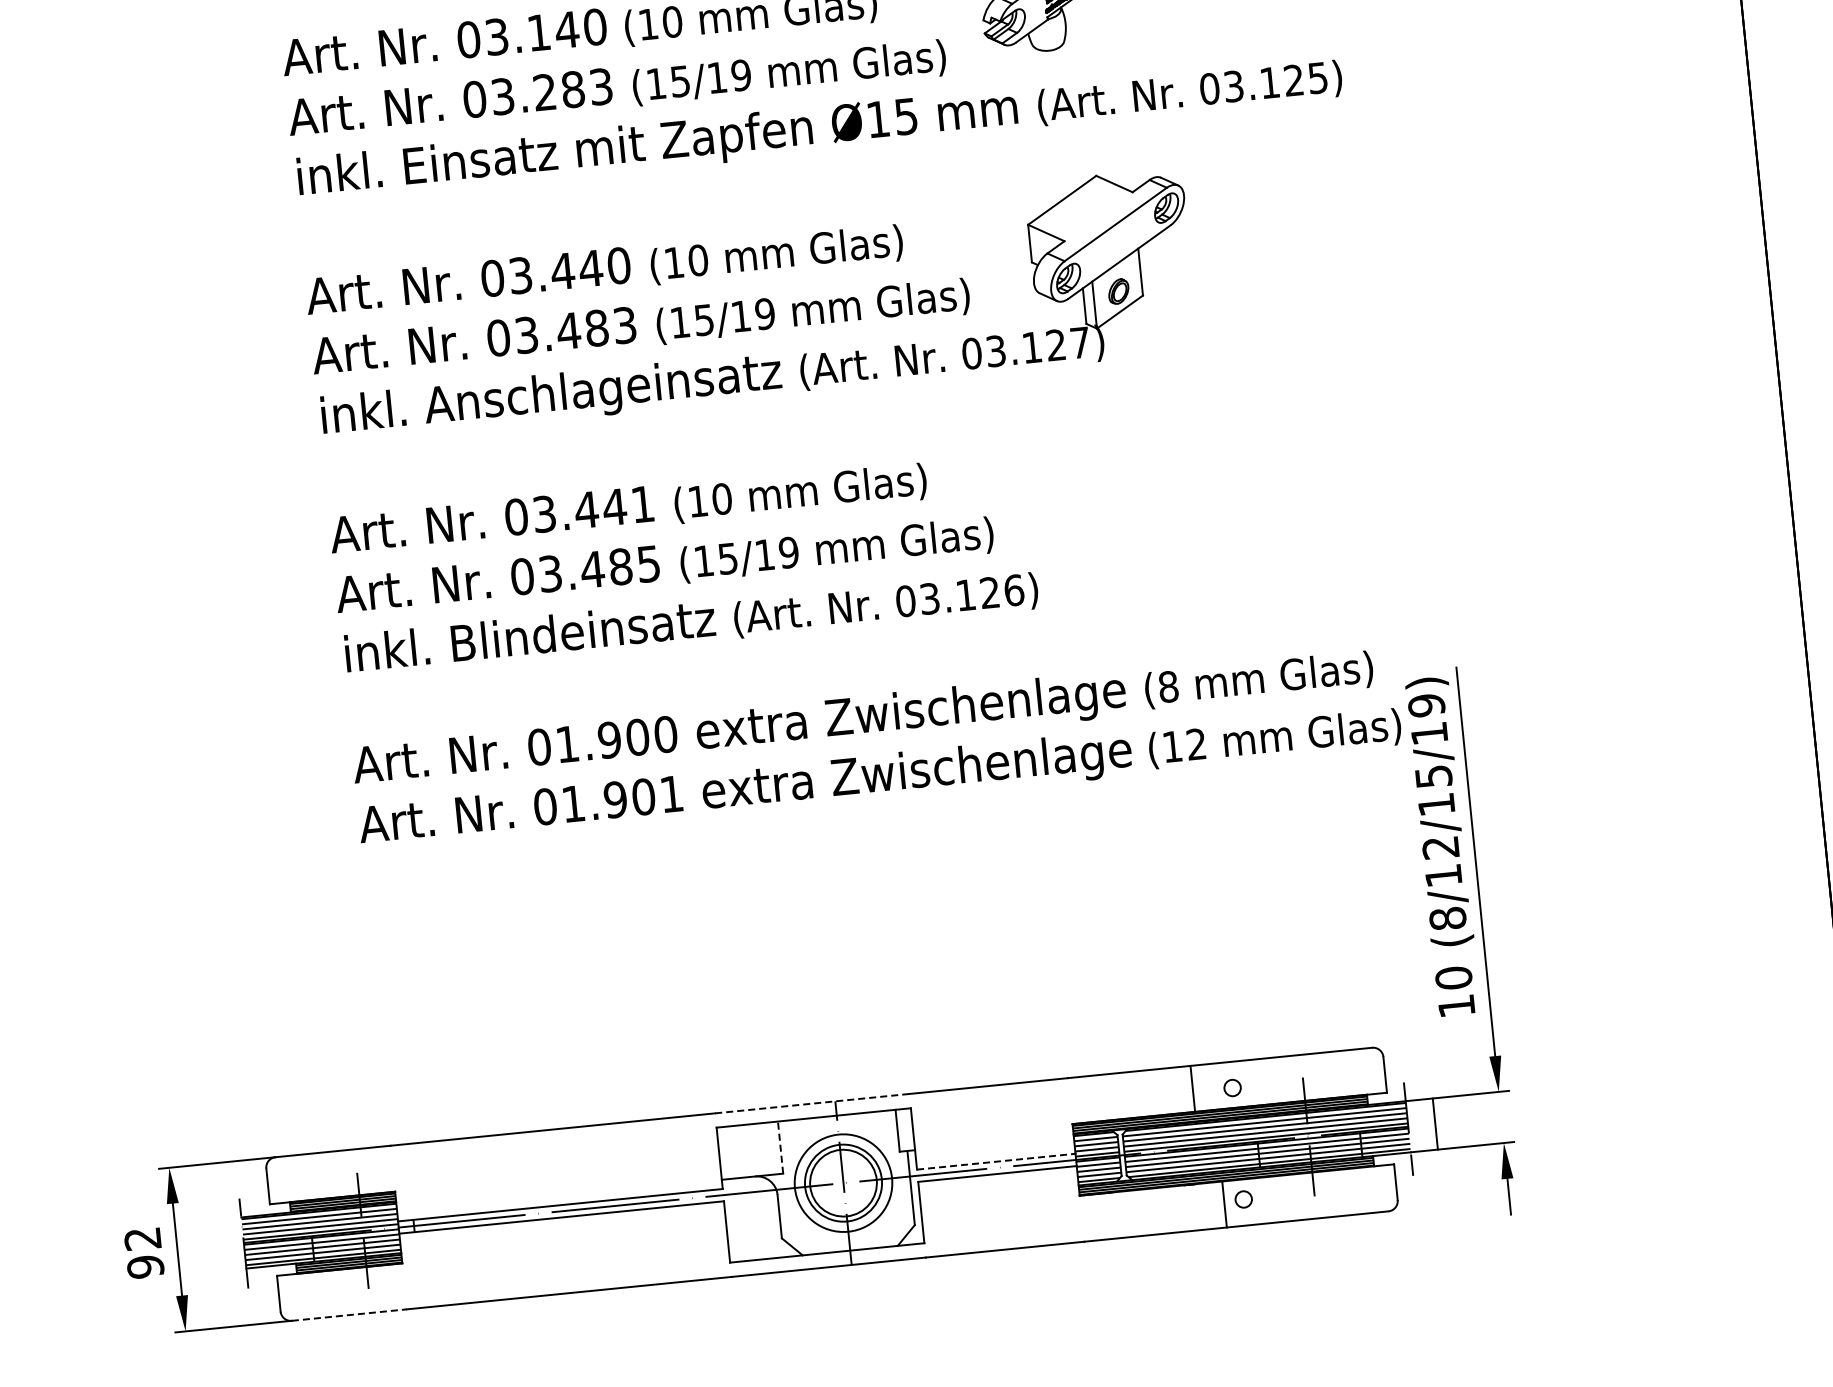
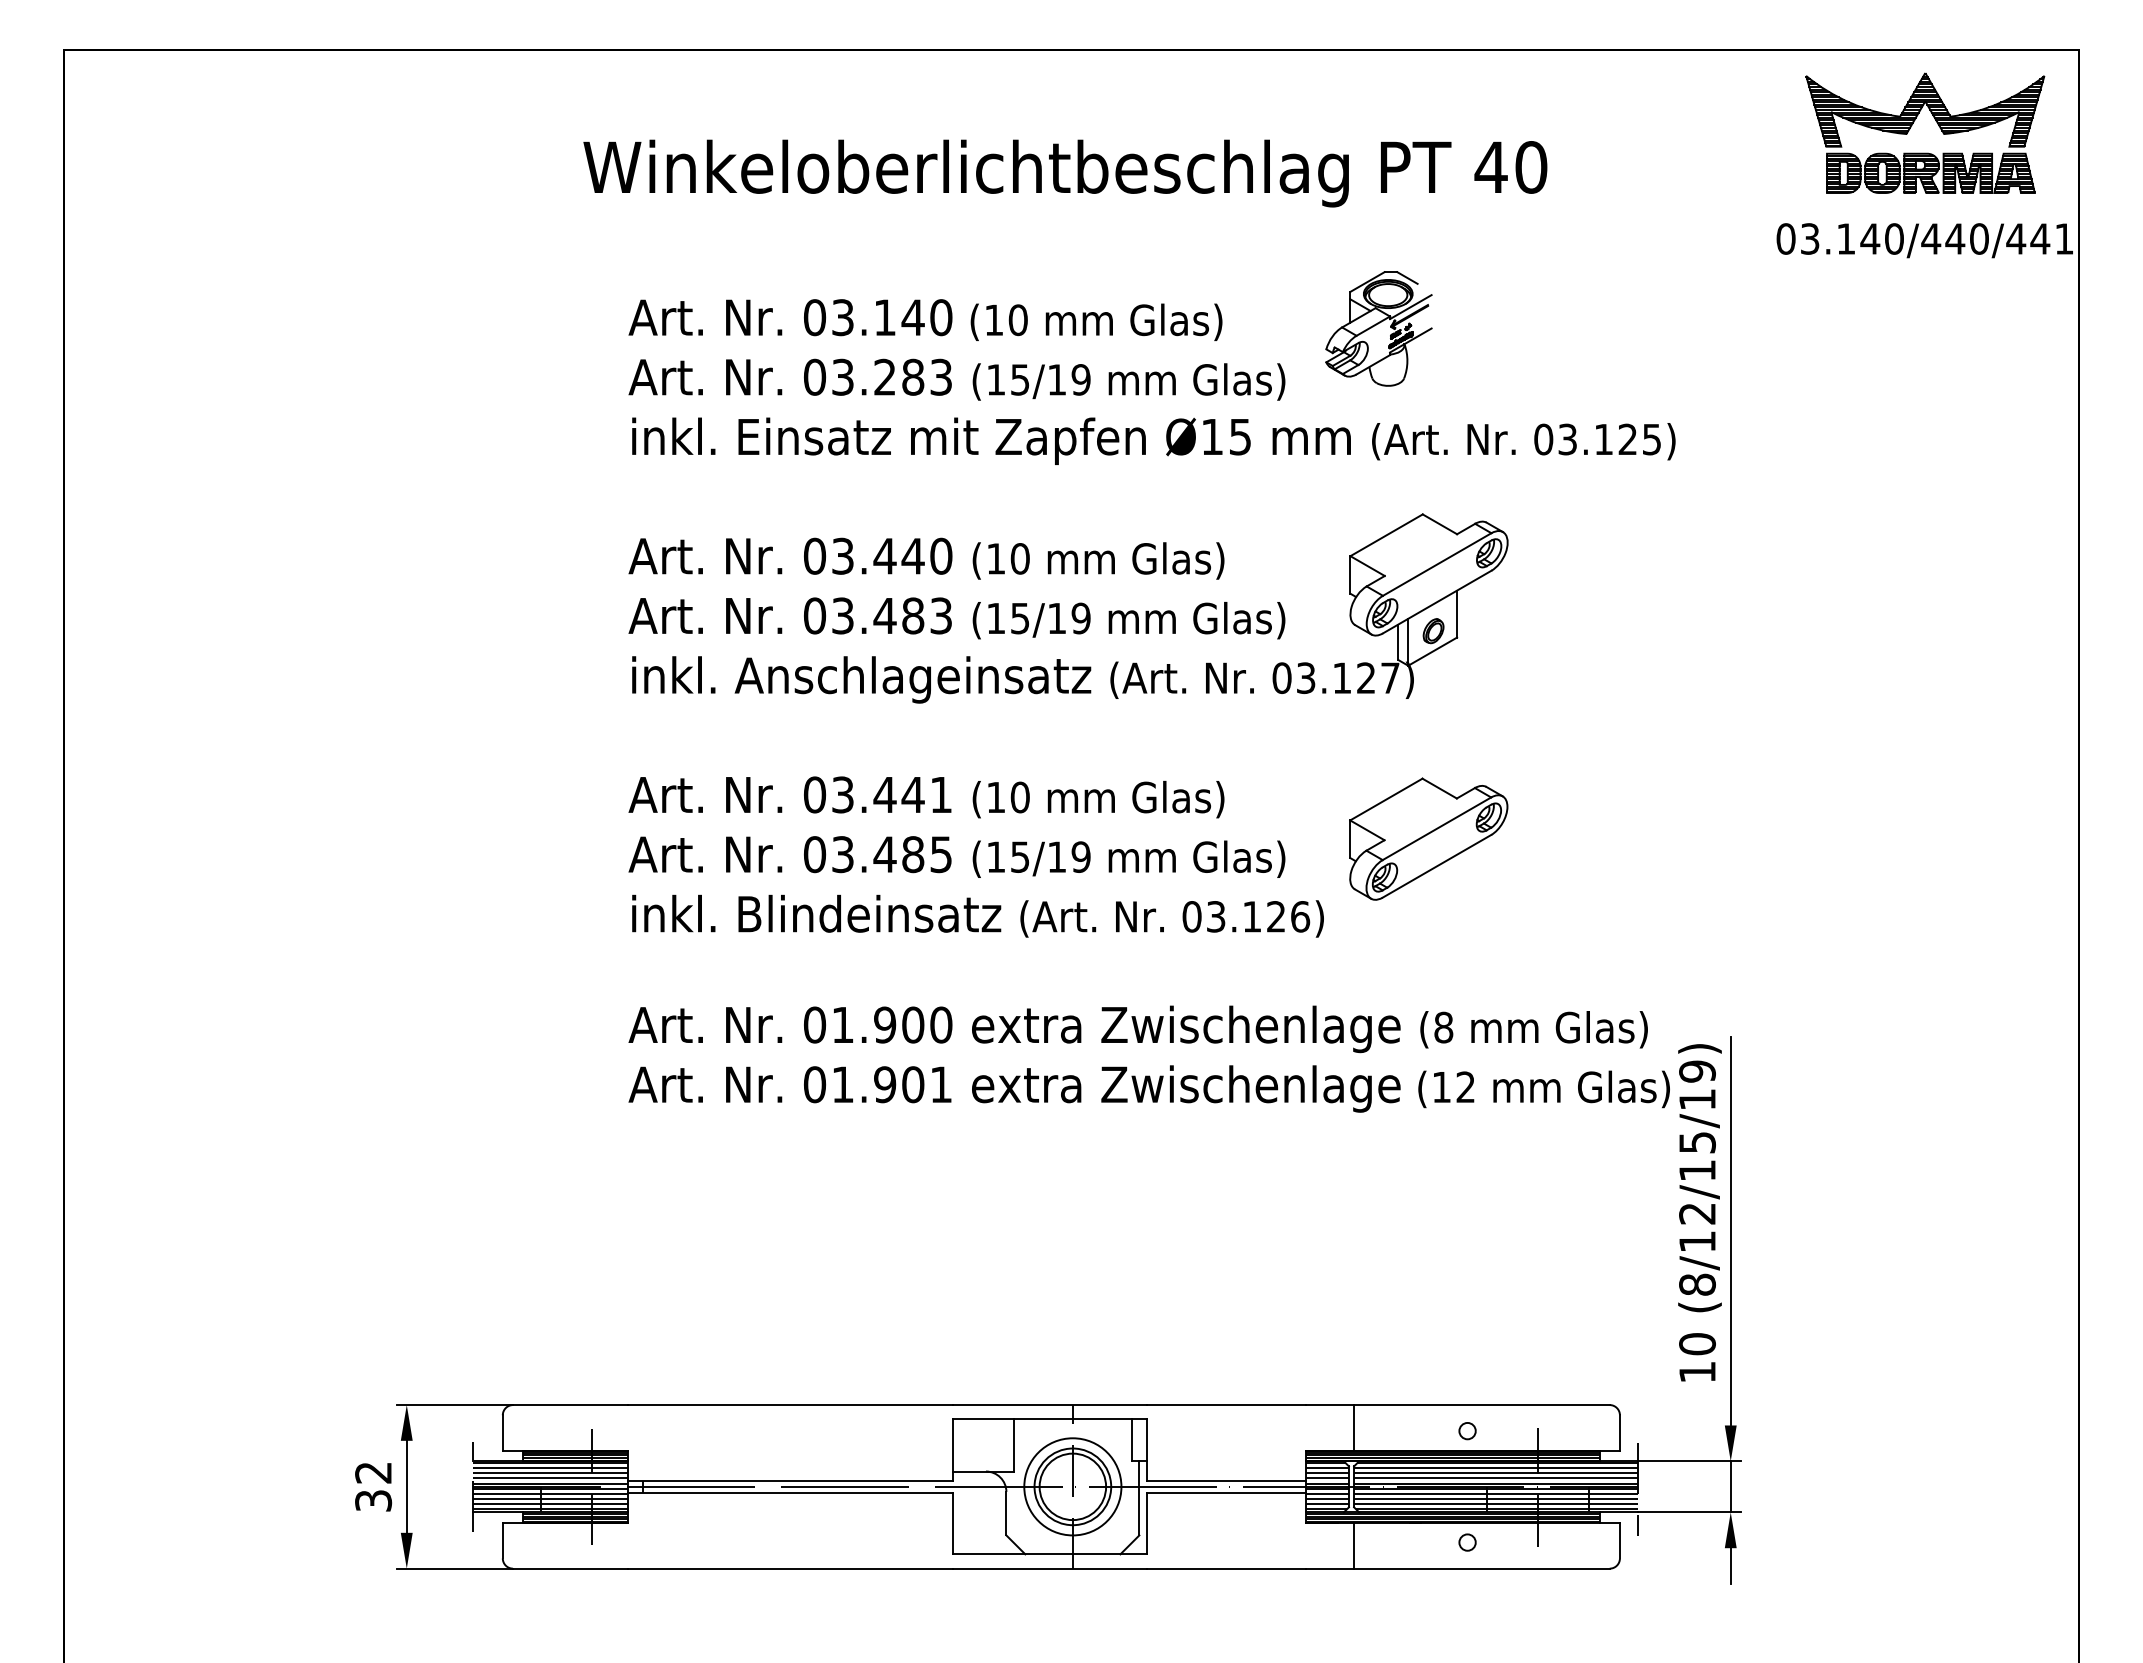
part: (1134, 499) -> (1428, 838), added
line: (1193, 1089) -> (1354, 1428), moved
line: (813, 1104) -> (1050, 1405), dashed -> solid
line: (1435, 1123) -> (1730, 1486), moved
line: (780, 1146) -> (1014, 1444), dashed -> solid
line: (996, 1161) -> (1226, 1480), dashed -> solid
line: (1224, 1204) -> (1354, 1545), moved
text: (145, 1267) -> (373, 1501), 92 -> 32
line: (349, 1314) -> (570, 1568), dashed -> solid

